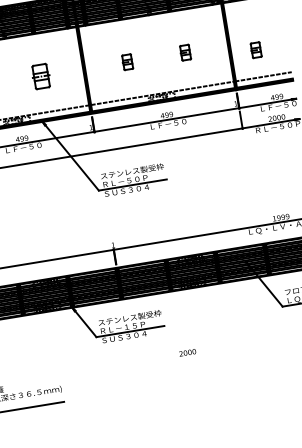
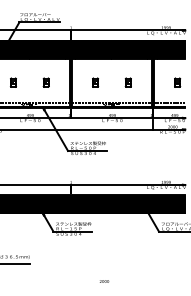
part: (256, 49) -> (177, 82), moved
part: (39, 76) -> (45, 82), size x0.62
text: (187, 352) -> (104, 281), moved

